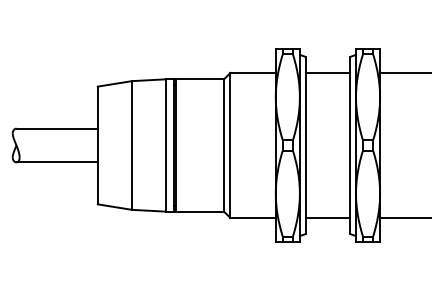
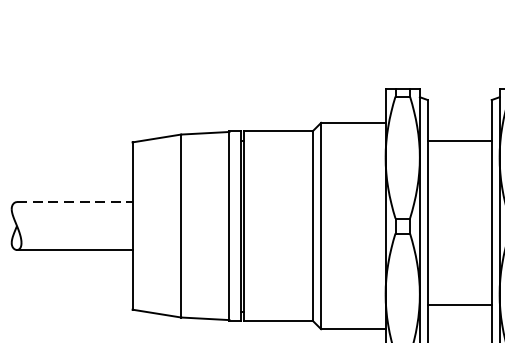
line: (327, 72) -> (459, 140), moved
line: (57, 128) -> (75, 201), solid -> dashed
line: (327, 218) -> (459, 305), moved

